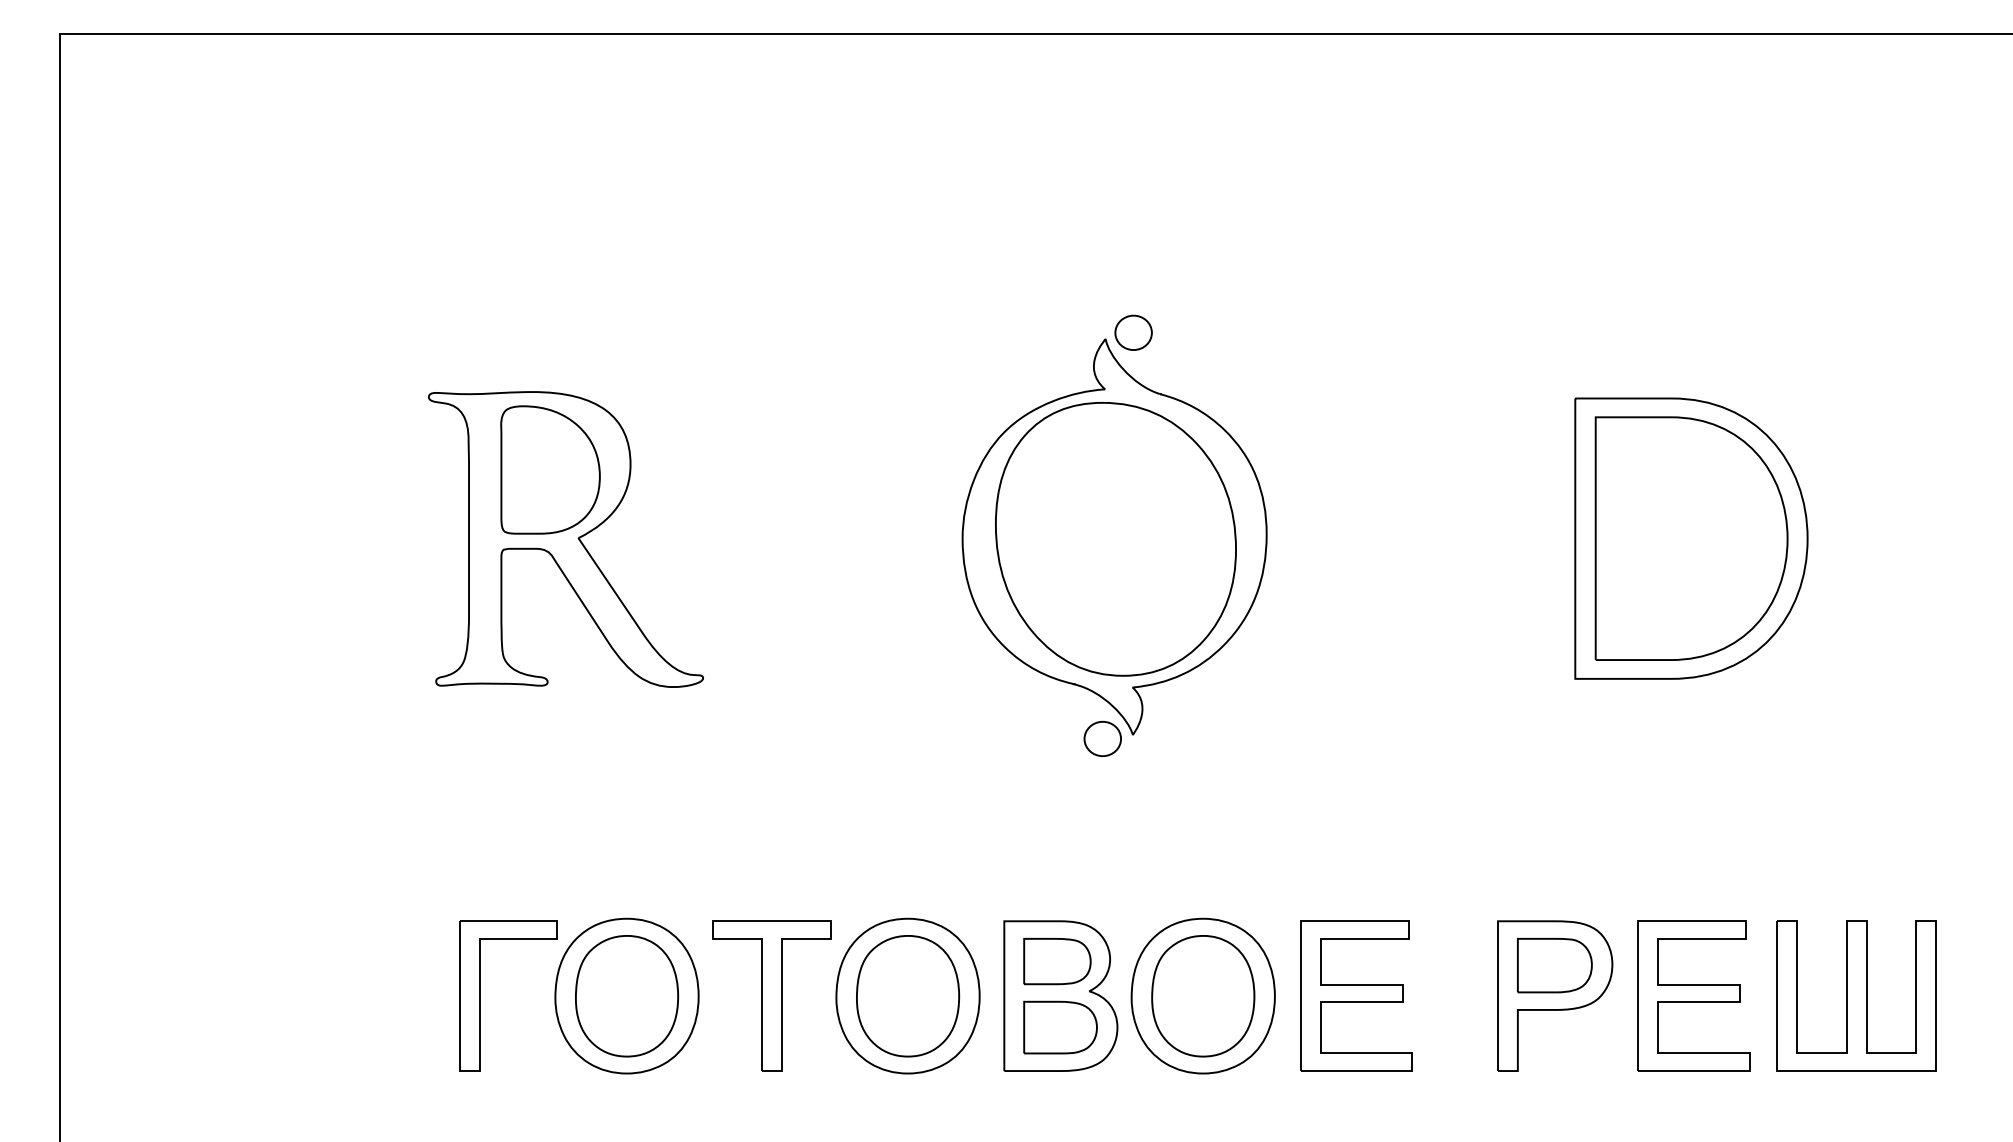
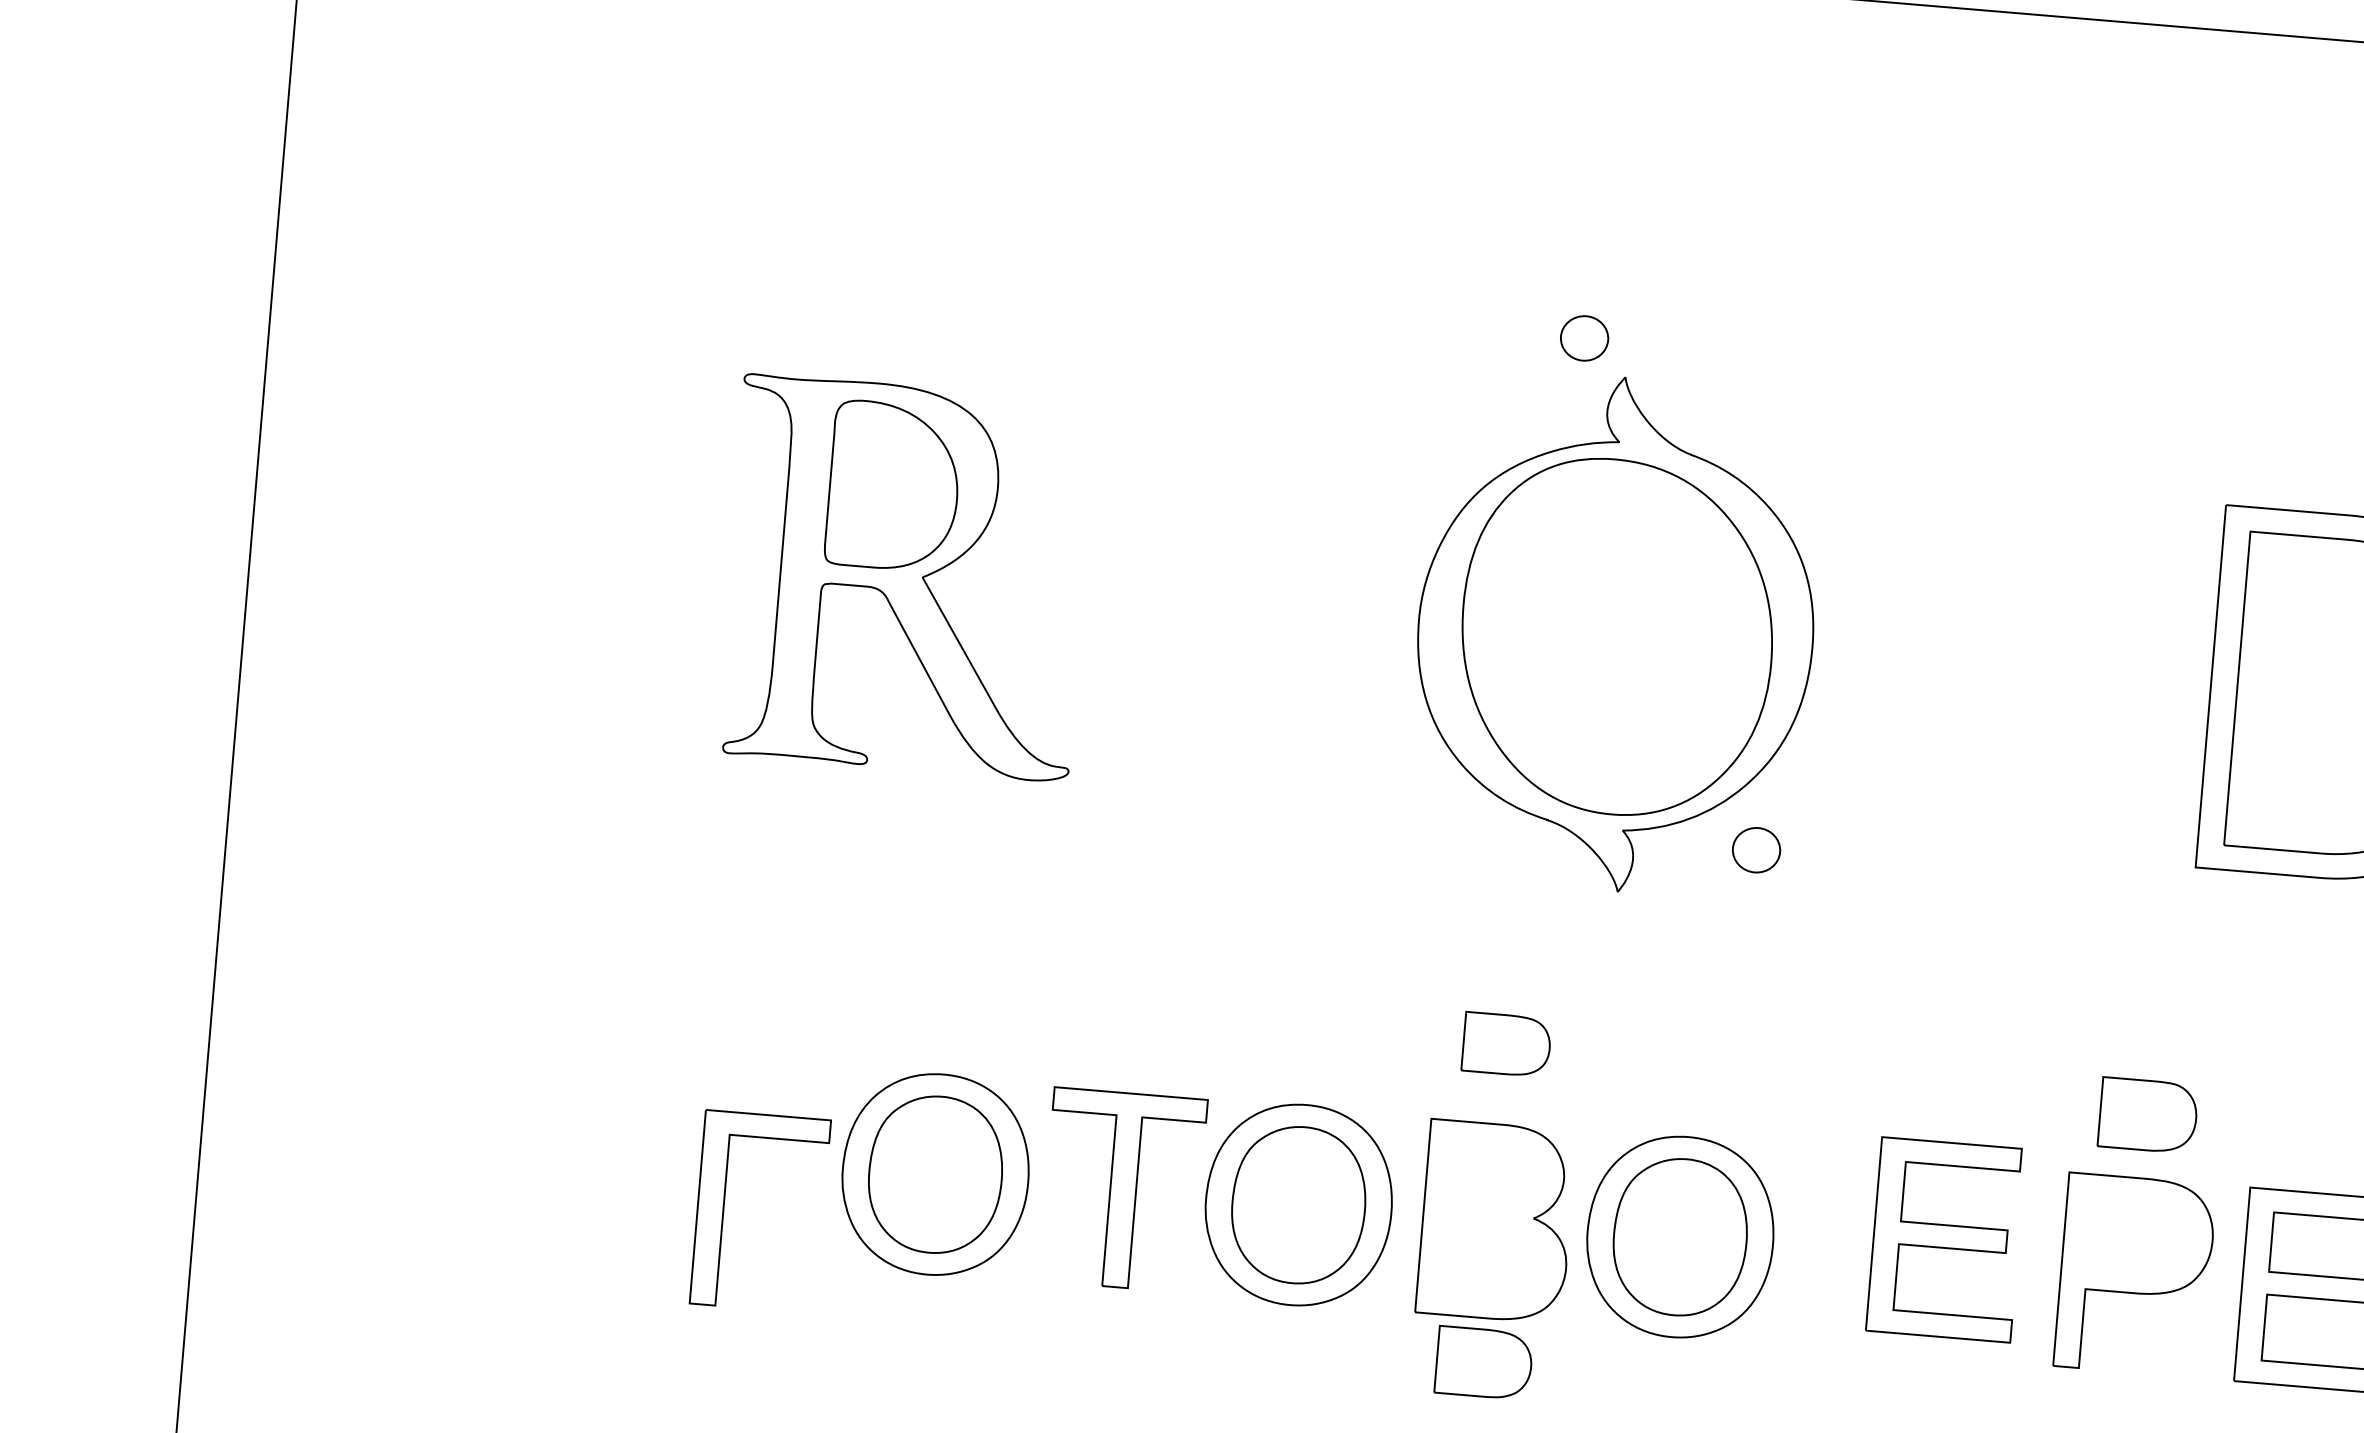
part: (1133, 332) -> (1584, 337), moved
part: (1102, 738) -> (1756, 849), moved
part: (1057, 961) -> (1506, 1044), moved
part: (1554, 965) -> (2147, 1115), moved
part: (480, 995) -> (723, 1208), moved
part: (1356, 995) -> (1946, 1239), moved
part: (1060, 1027) -> (1484, 1362), moved

